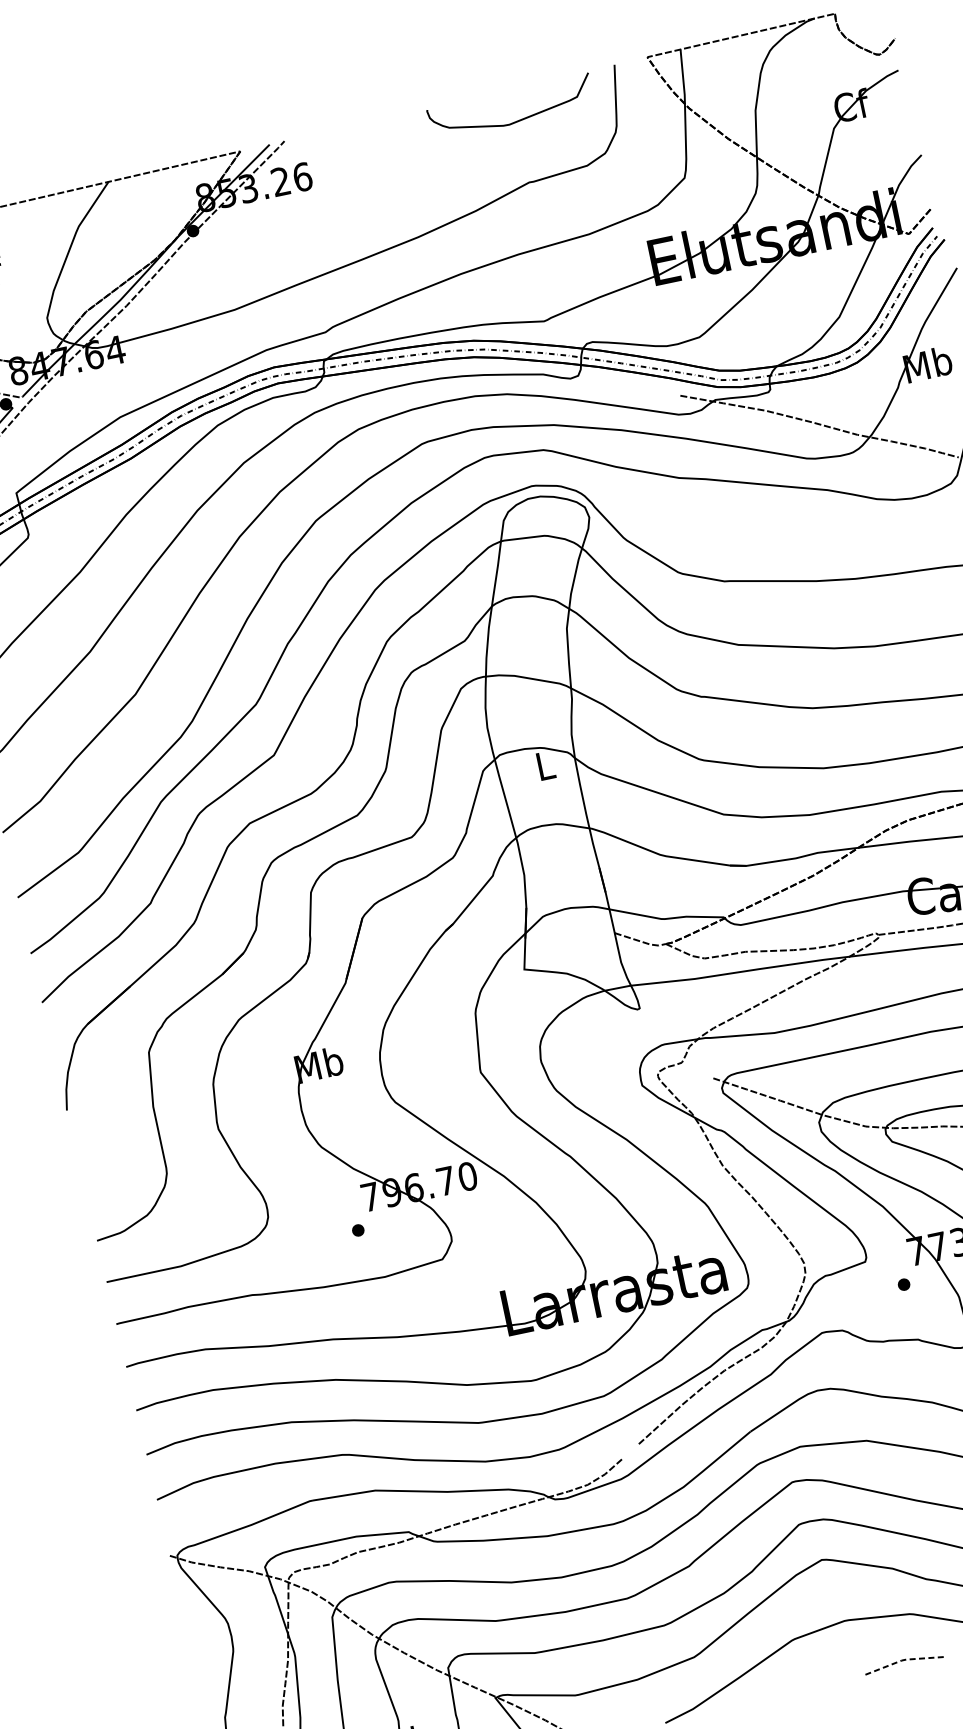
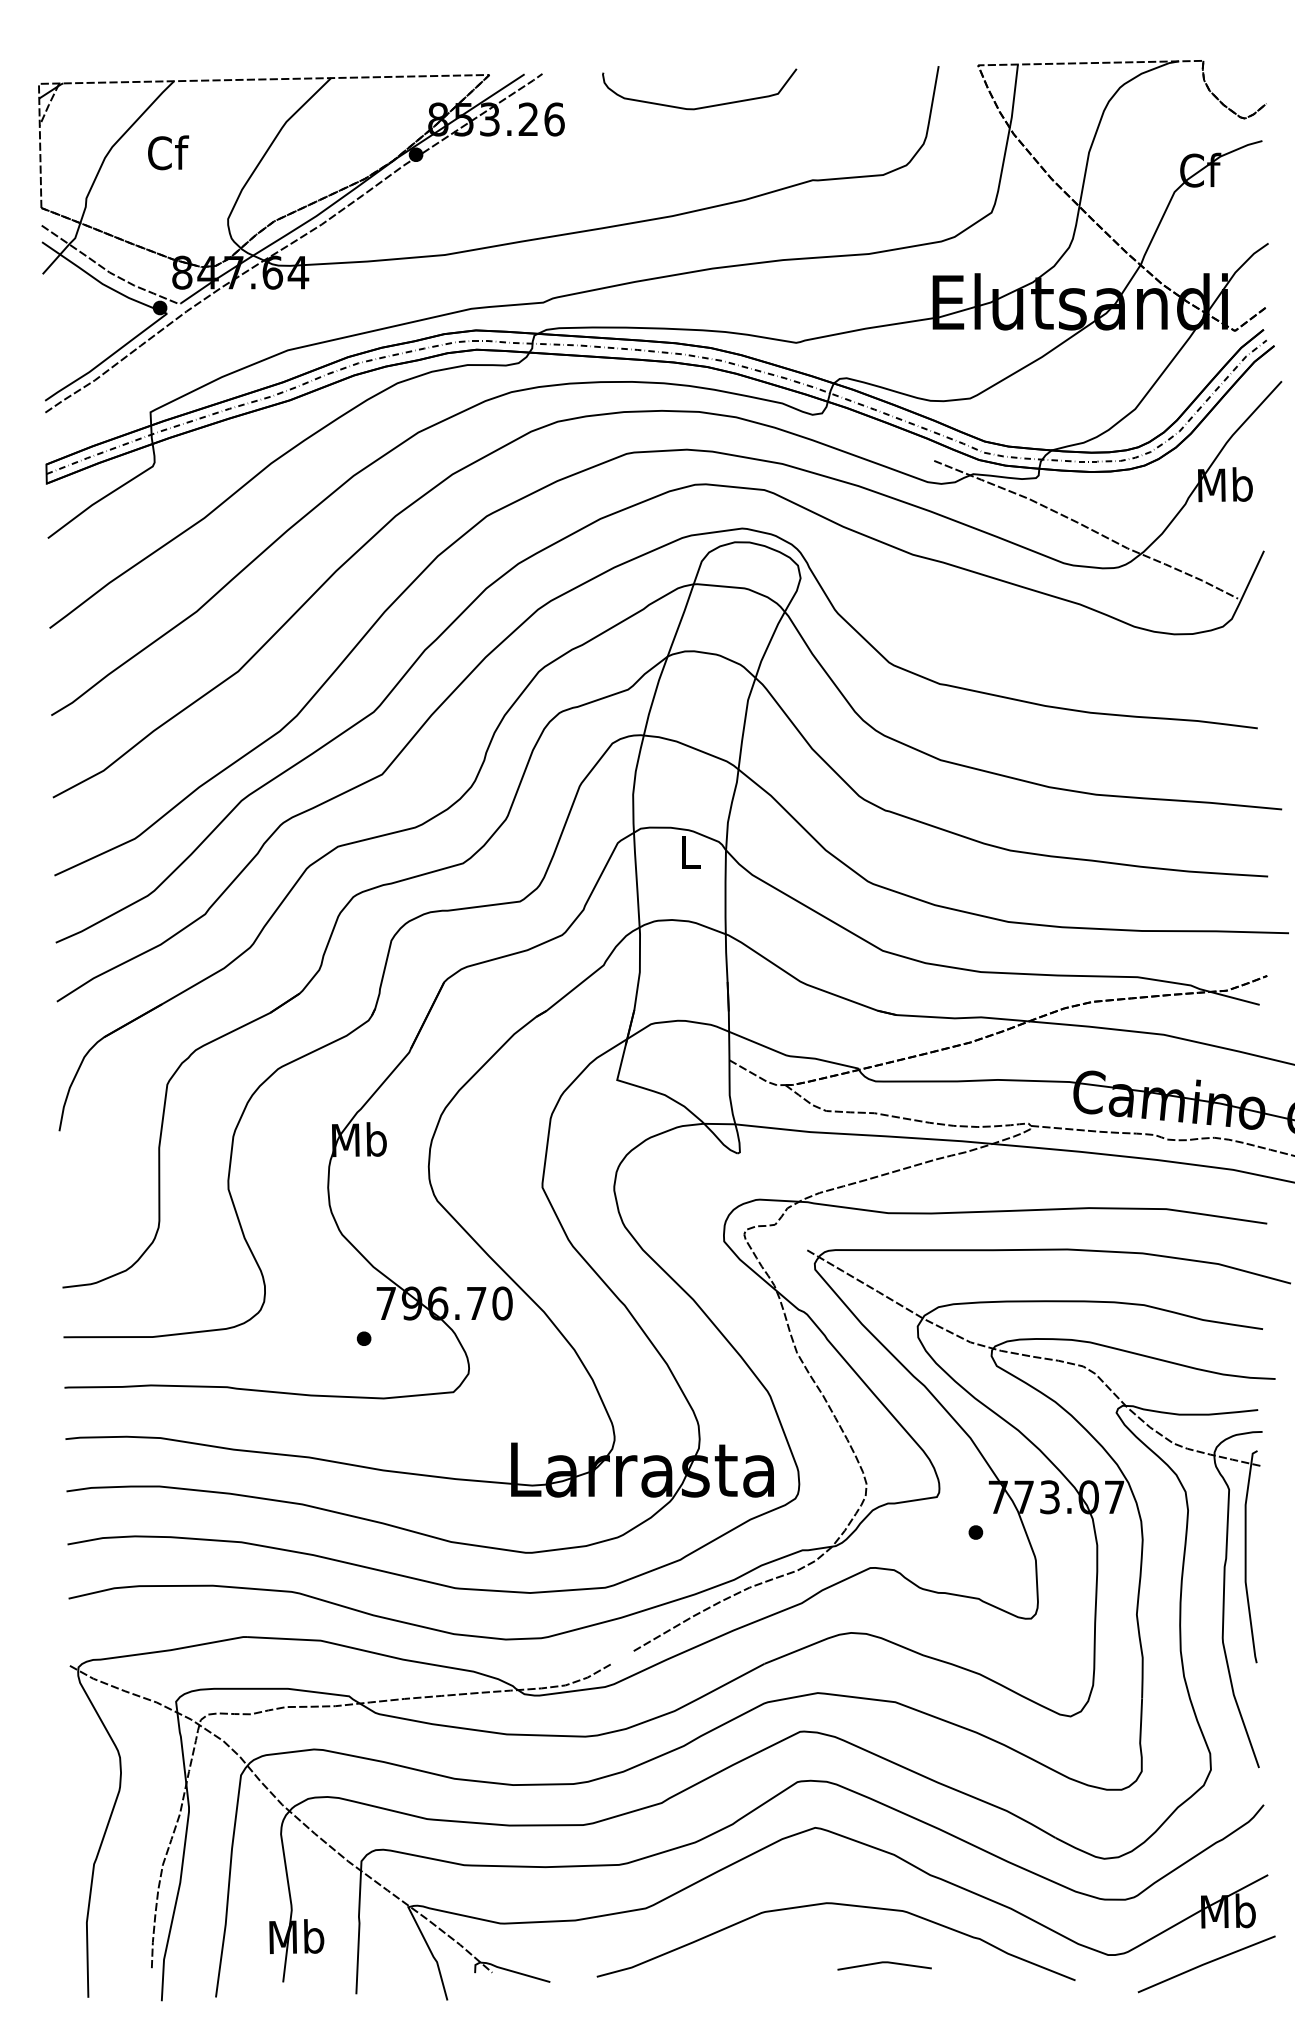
curve: (516, 120) -> (702, 106), moved
line: (904, 1660) -> (885, 1962), dashed -> solid

